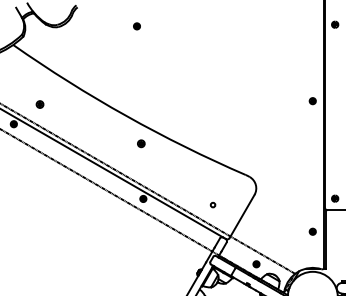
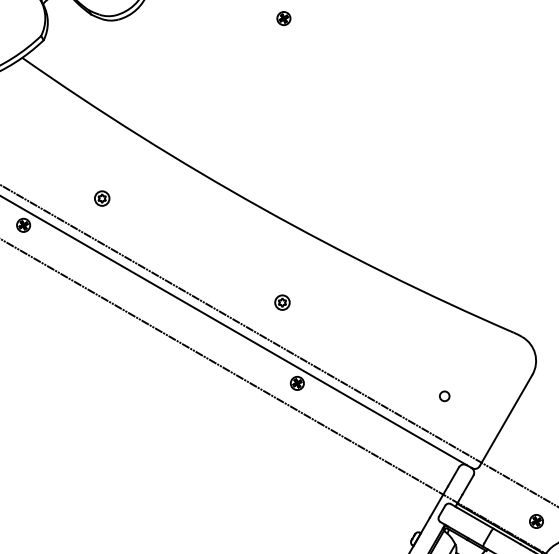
part: (39, 104) -> (101, 198), moved
part: (141, 143) -> (282, 302), moved

